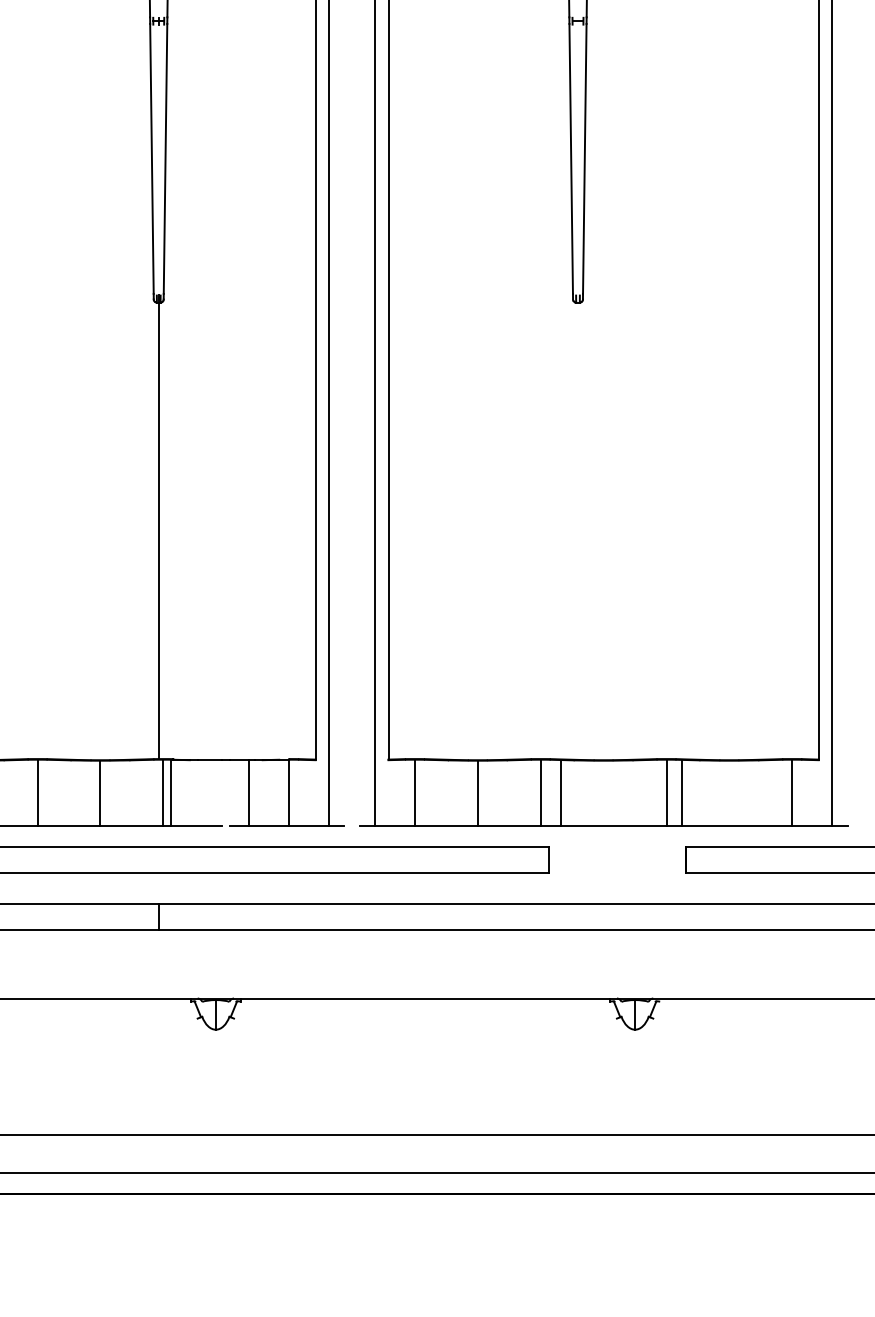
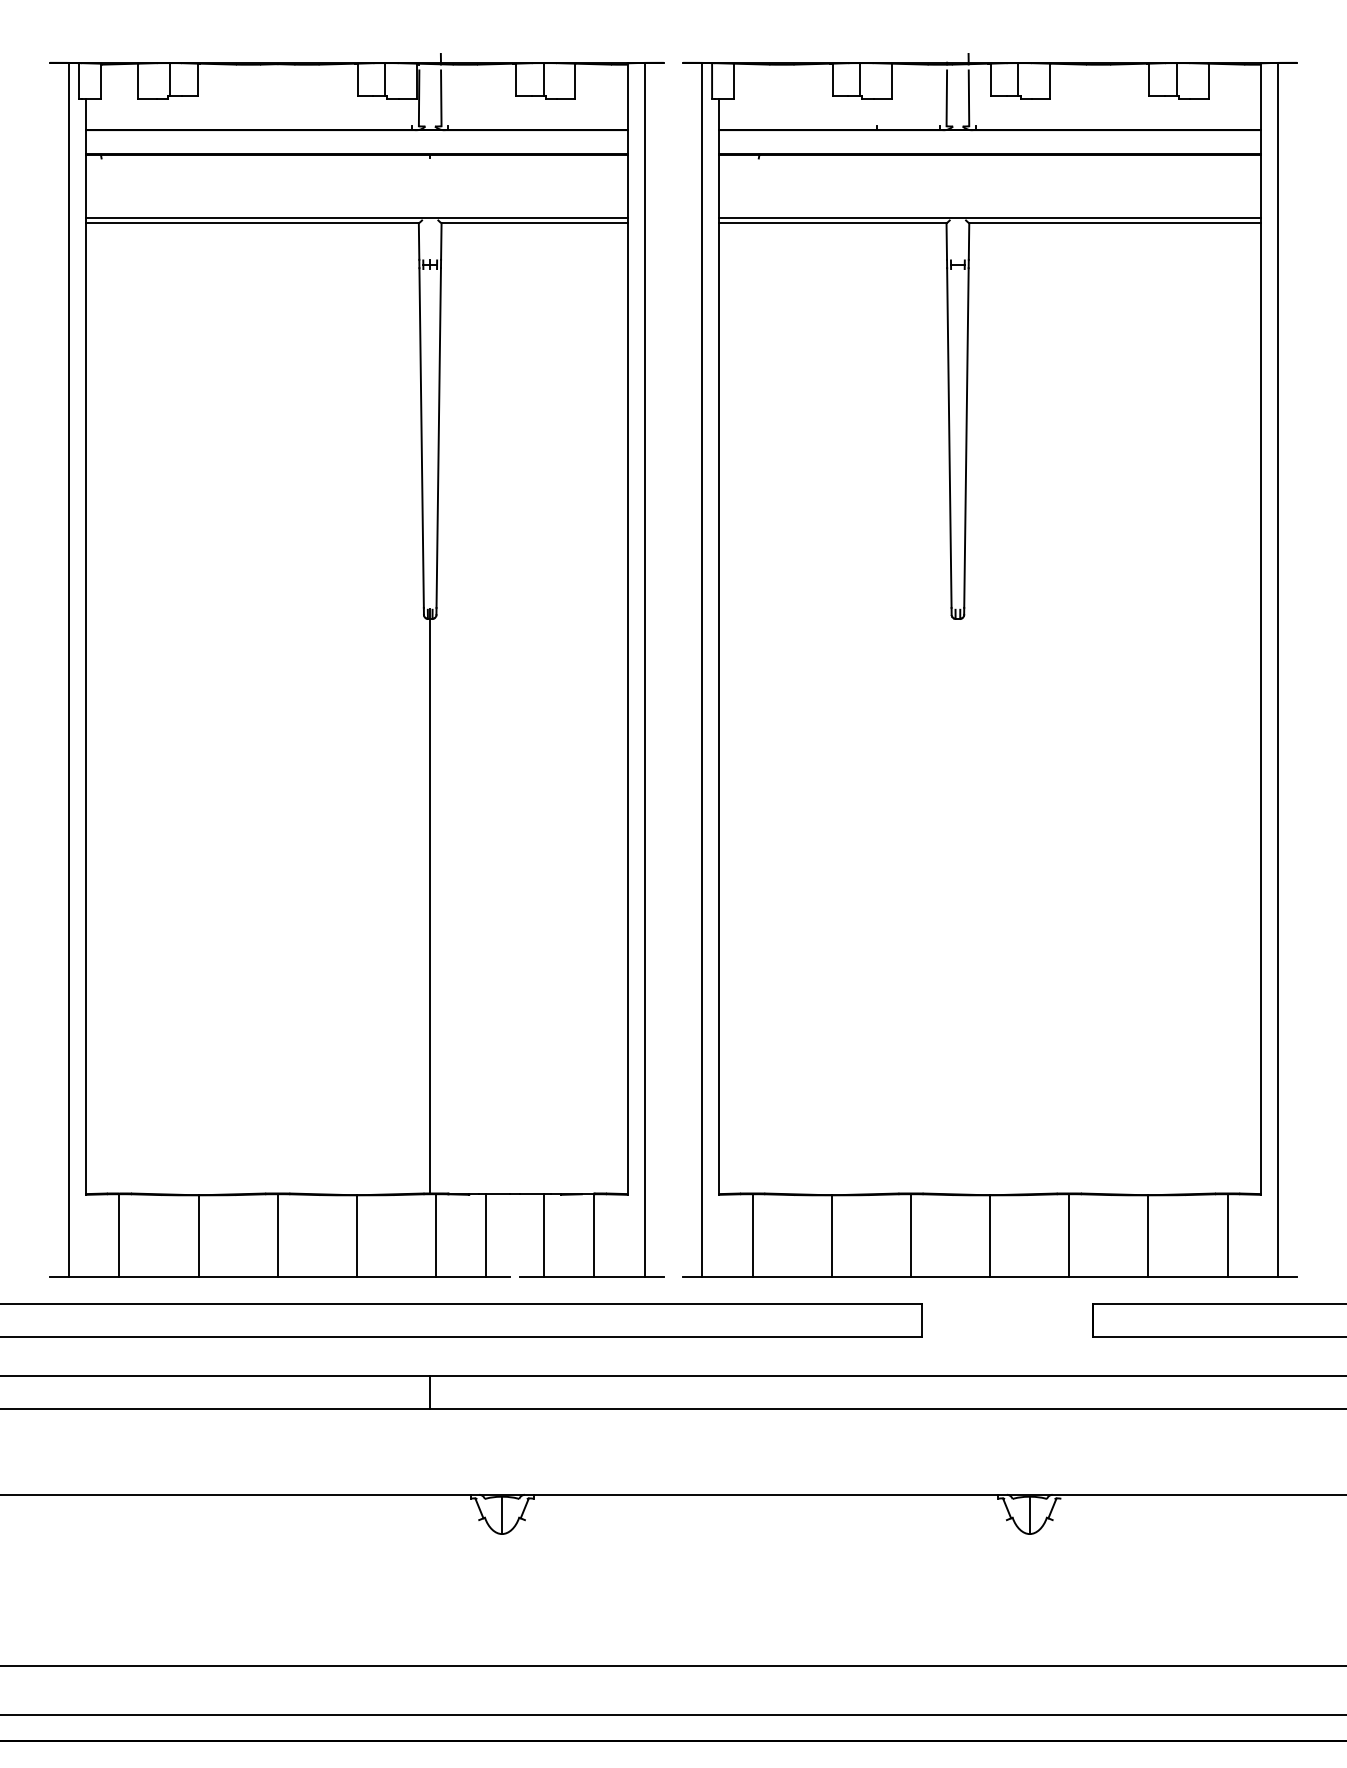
line: (170, 792) -> (486, 1235), moved
line: (560, 793) -> (990, 1236), moved
line: (681, 793) -> (1148, 1236), moved

